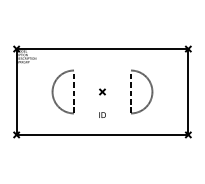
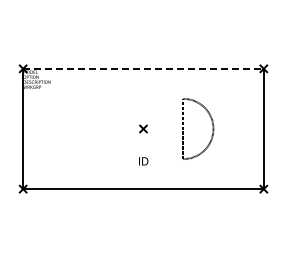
line: (102, 48) -> (143, 68), solid -> dashed
part: (53, 91) -> (74, 128), removed

